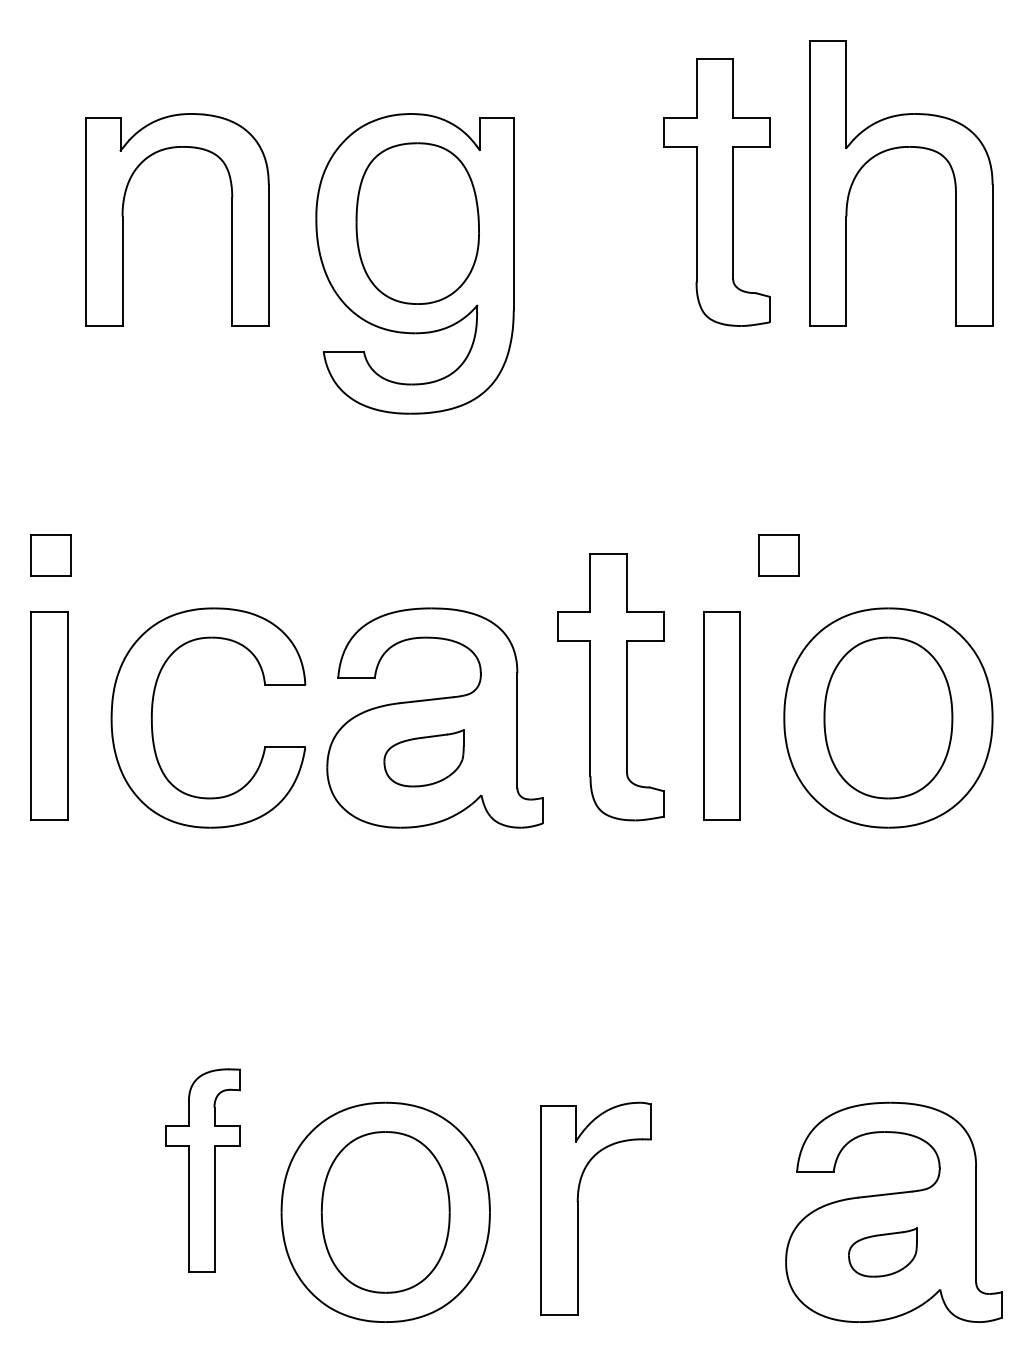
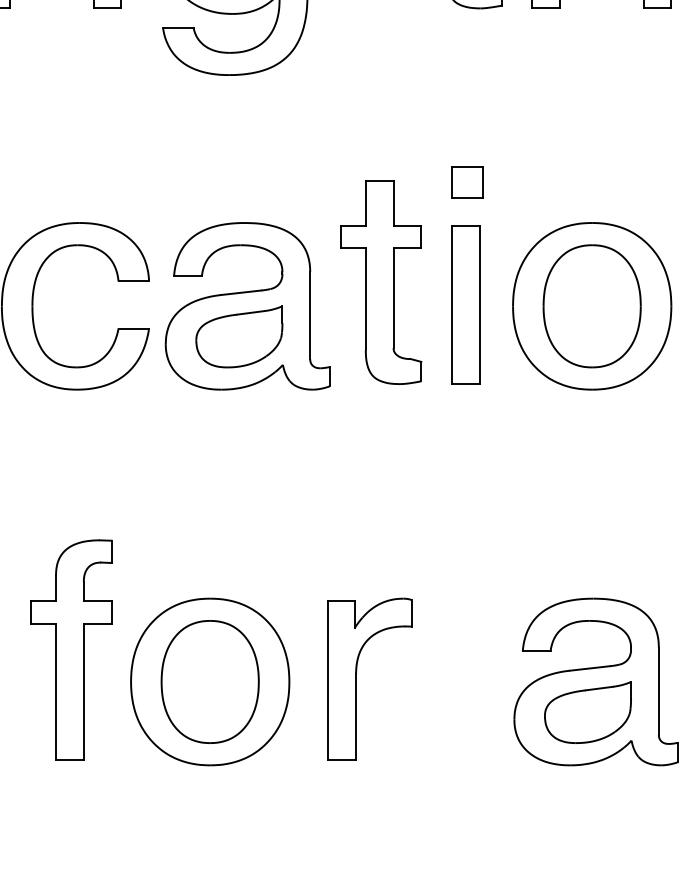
part: (778, 555) -> (466, 182), moved
part: (423, 758) -> (238, 337), size x1.43
part: (202, 1170) -> (70, 650), size x1.43
part: (882, 1252) -> (587, 712), size x1.67

